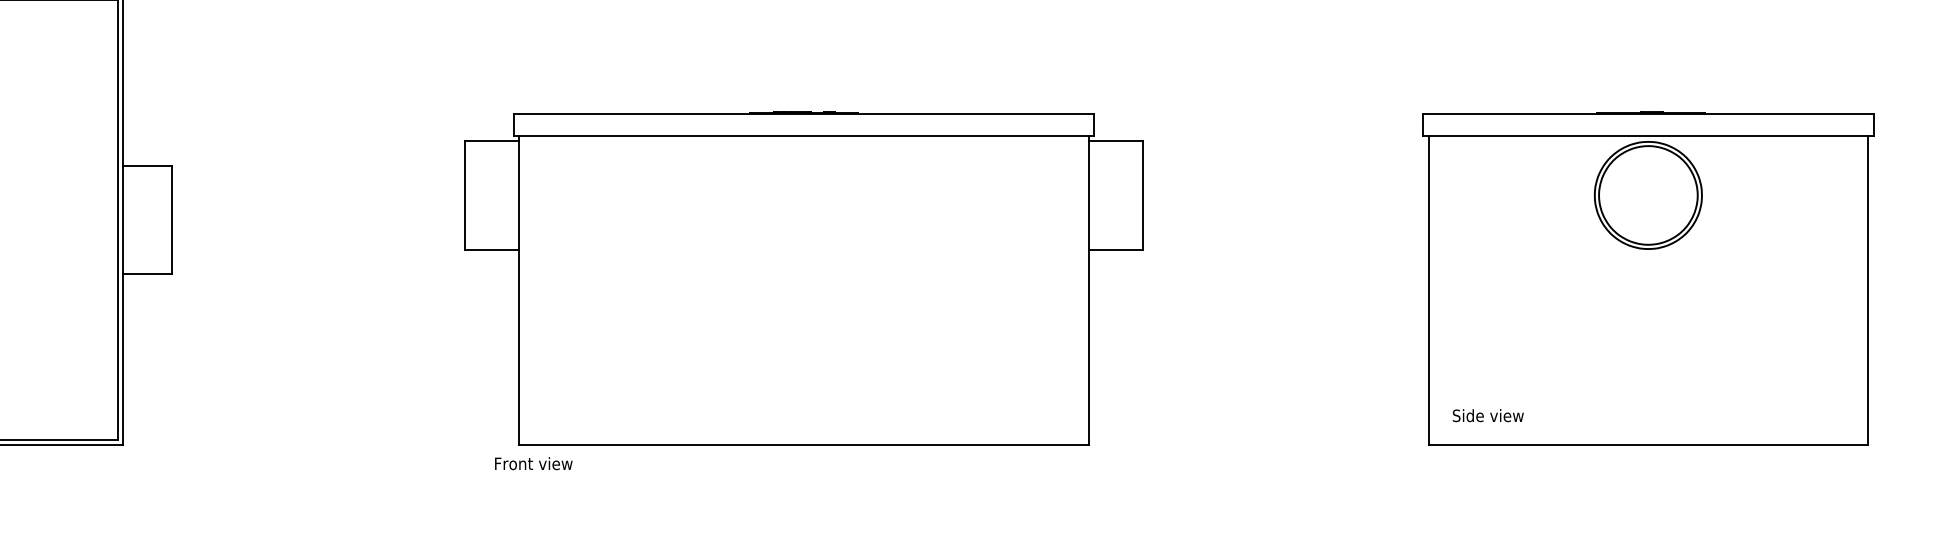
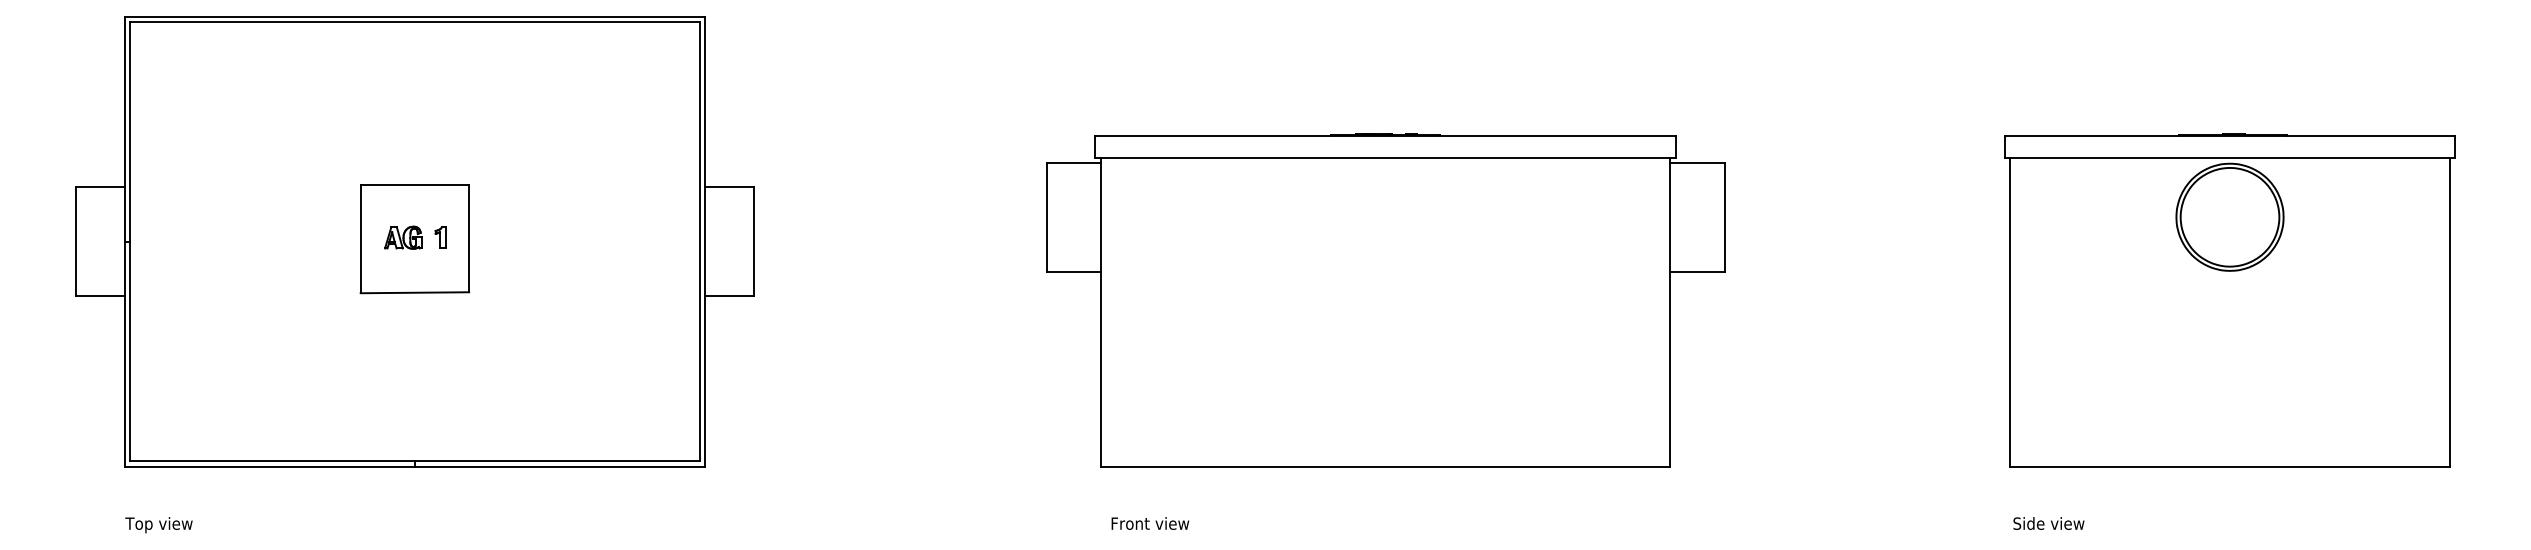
text: (1487, 415) -> (2048, 523), moved
text: (533, 463) -> (1150, 523), moved

